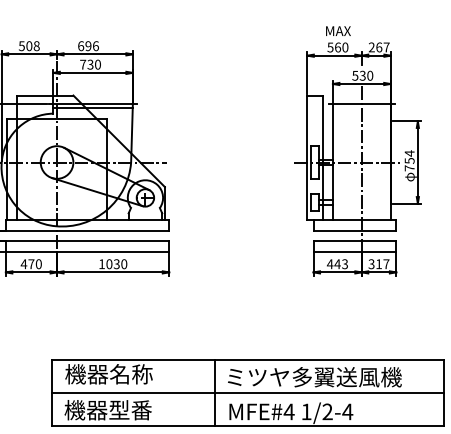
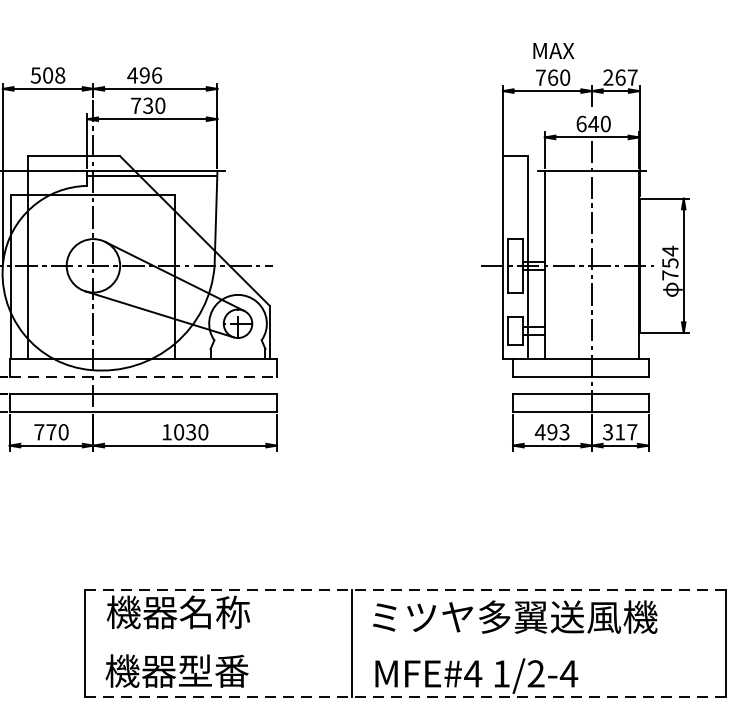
text: (80, 46) -> (131, 76), 696 -> 496
text: (330, 47) -> (540, 77), 560 -> 760
text: (359, 75) -> (588, 123), 530 -> 640
line: (87, 230) -> (143, 377), solid -> dashed
text: (23, 264) -> (38, 432), 470 -> 770
text: (337, 264) -> (552, 432), 443 -> 493
line: (248, 360) -> (406, 589), solid -> dashed
line: (247, 393) -> (404, 643), removed
line: (248, 425) -> (406, 696), solid -> dashed

